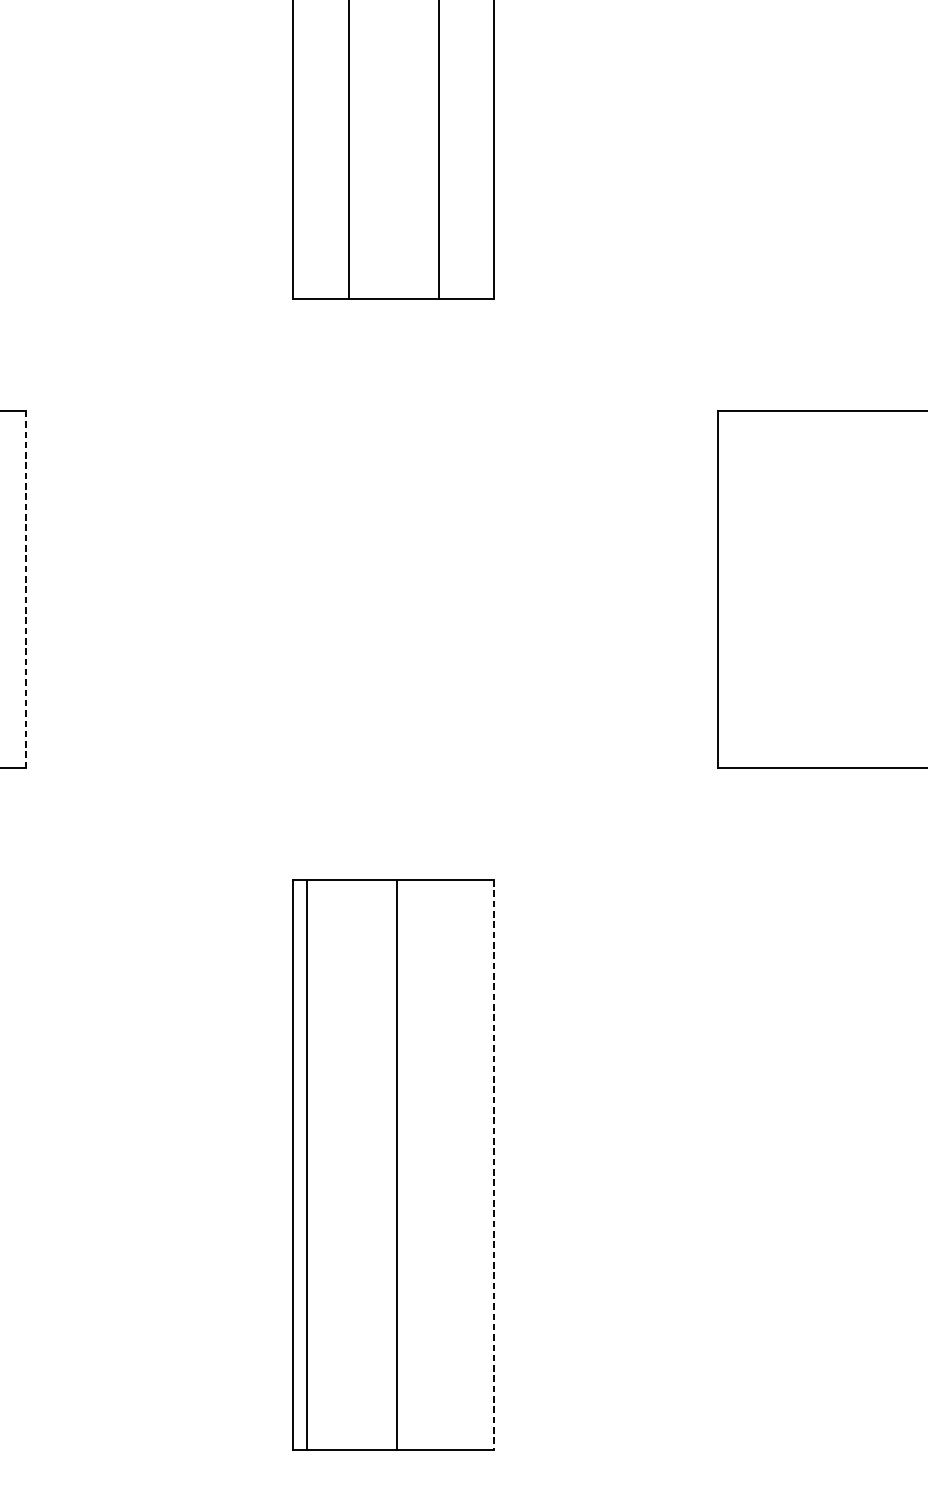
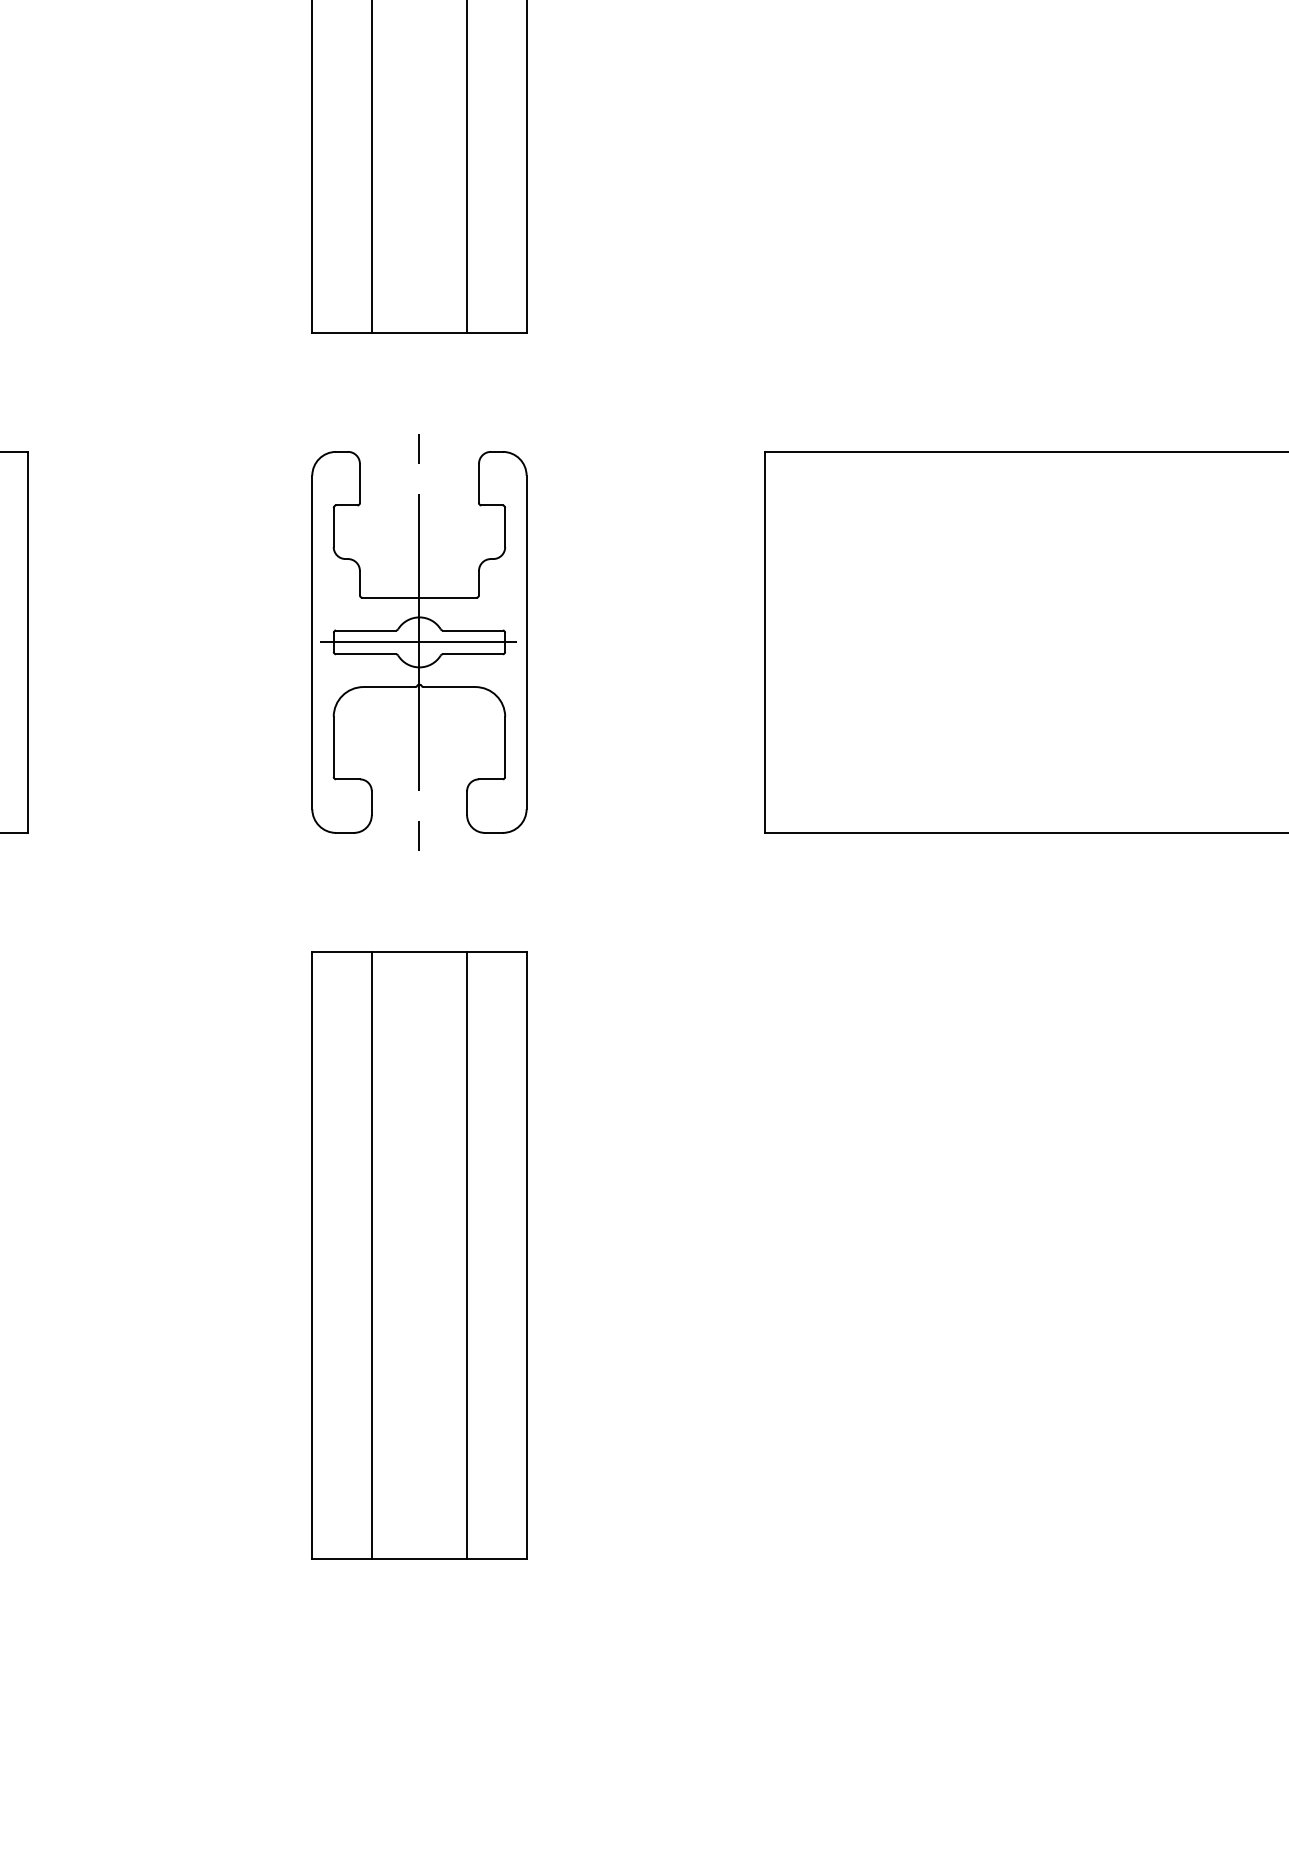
line: (26, 589) -> (27, 642), dashed -> solid
part: (393, 589) -> (419, 642), added
line: (306, 1164) -> (371, 1255), moved
line: (397, 1164) -> (467, 1255), moved
line: (494, 1164) -> (526, 1255), dashed -> solid

